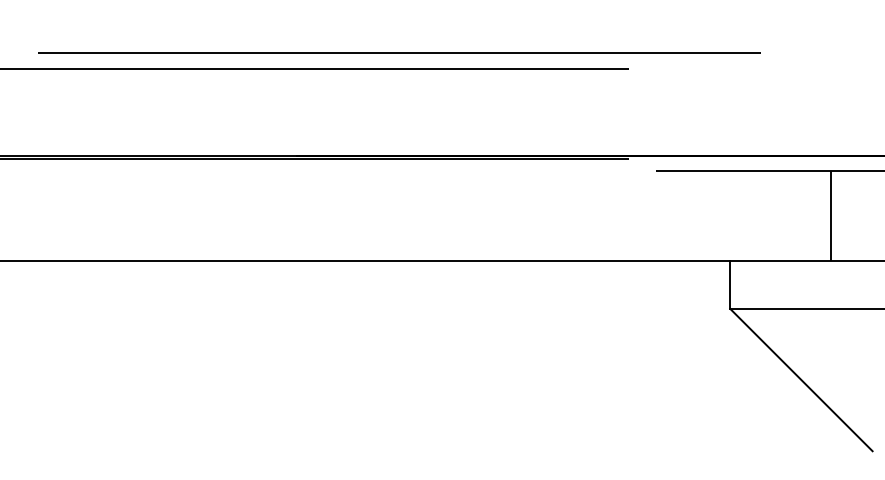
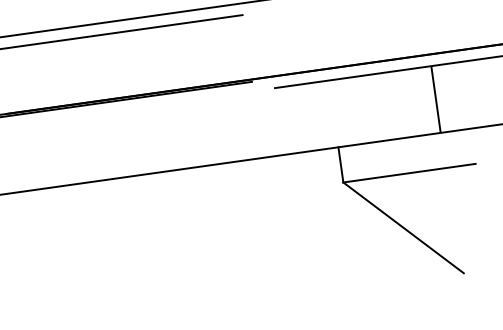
line: (831, 216) -> (436, 99), moved

